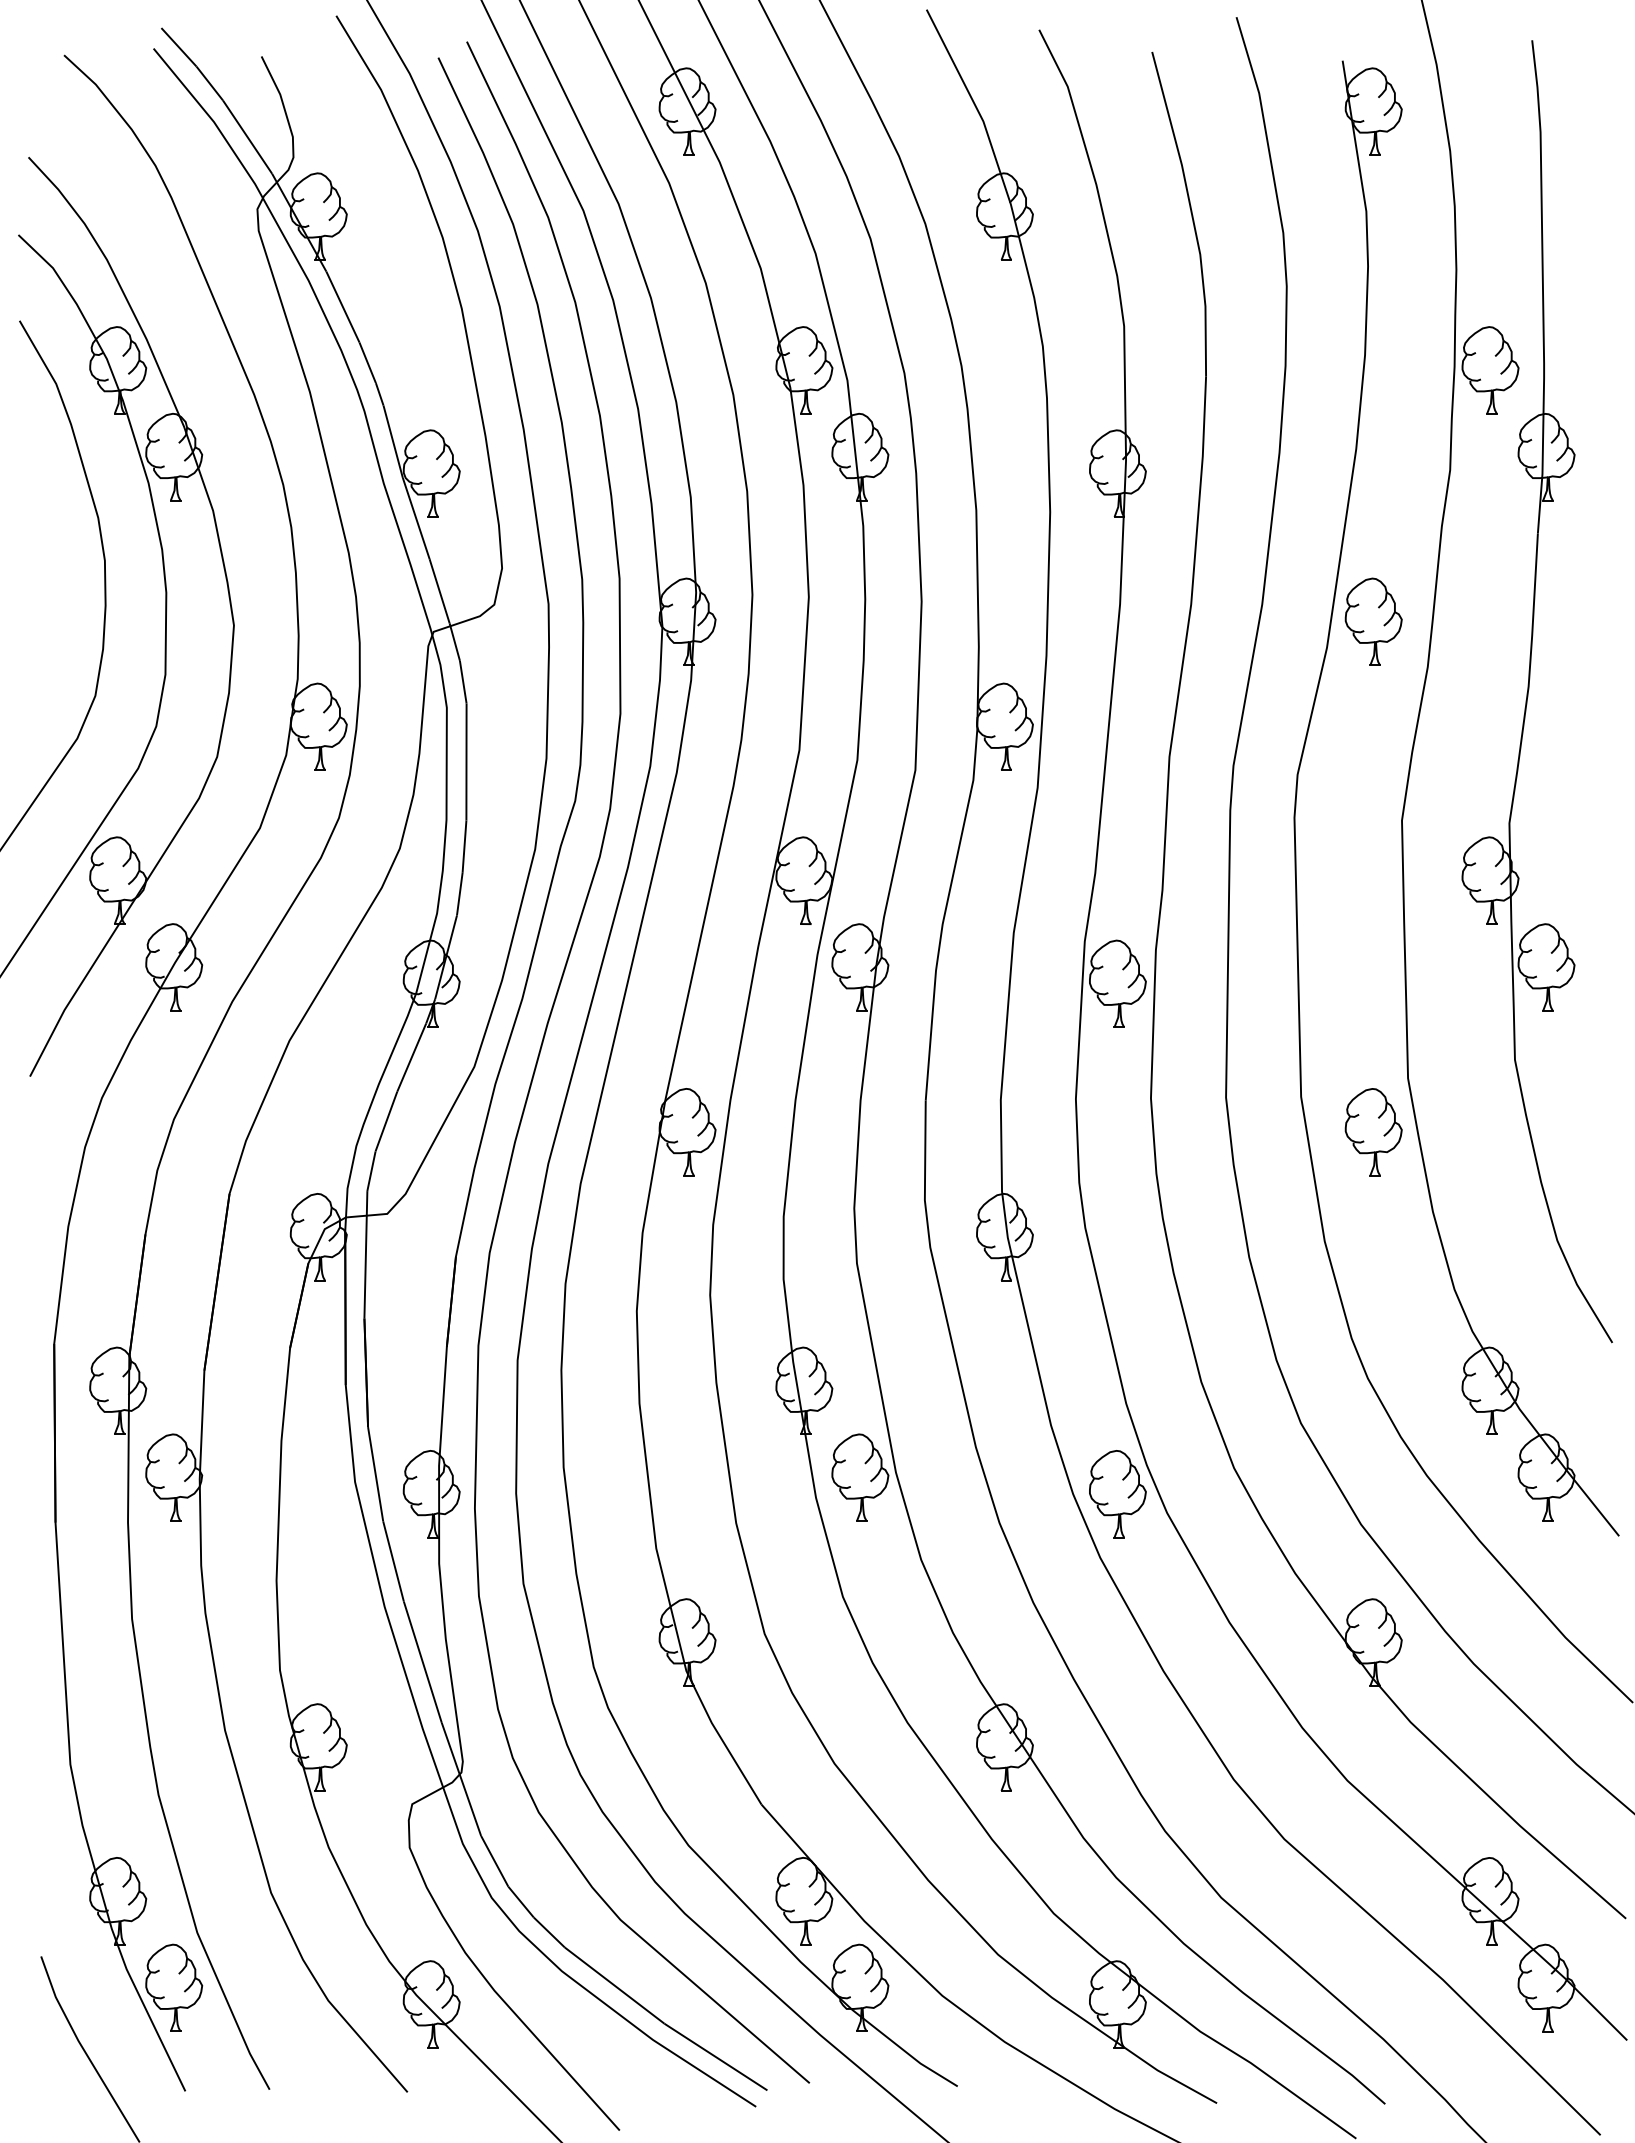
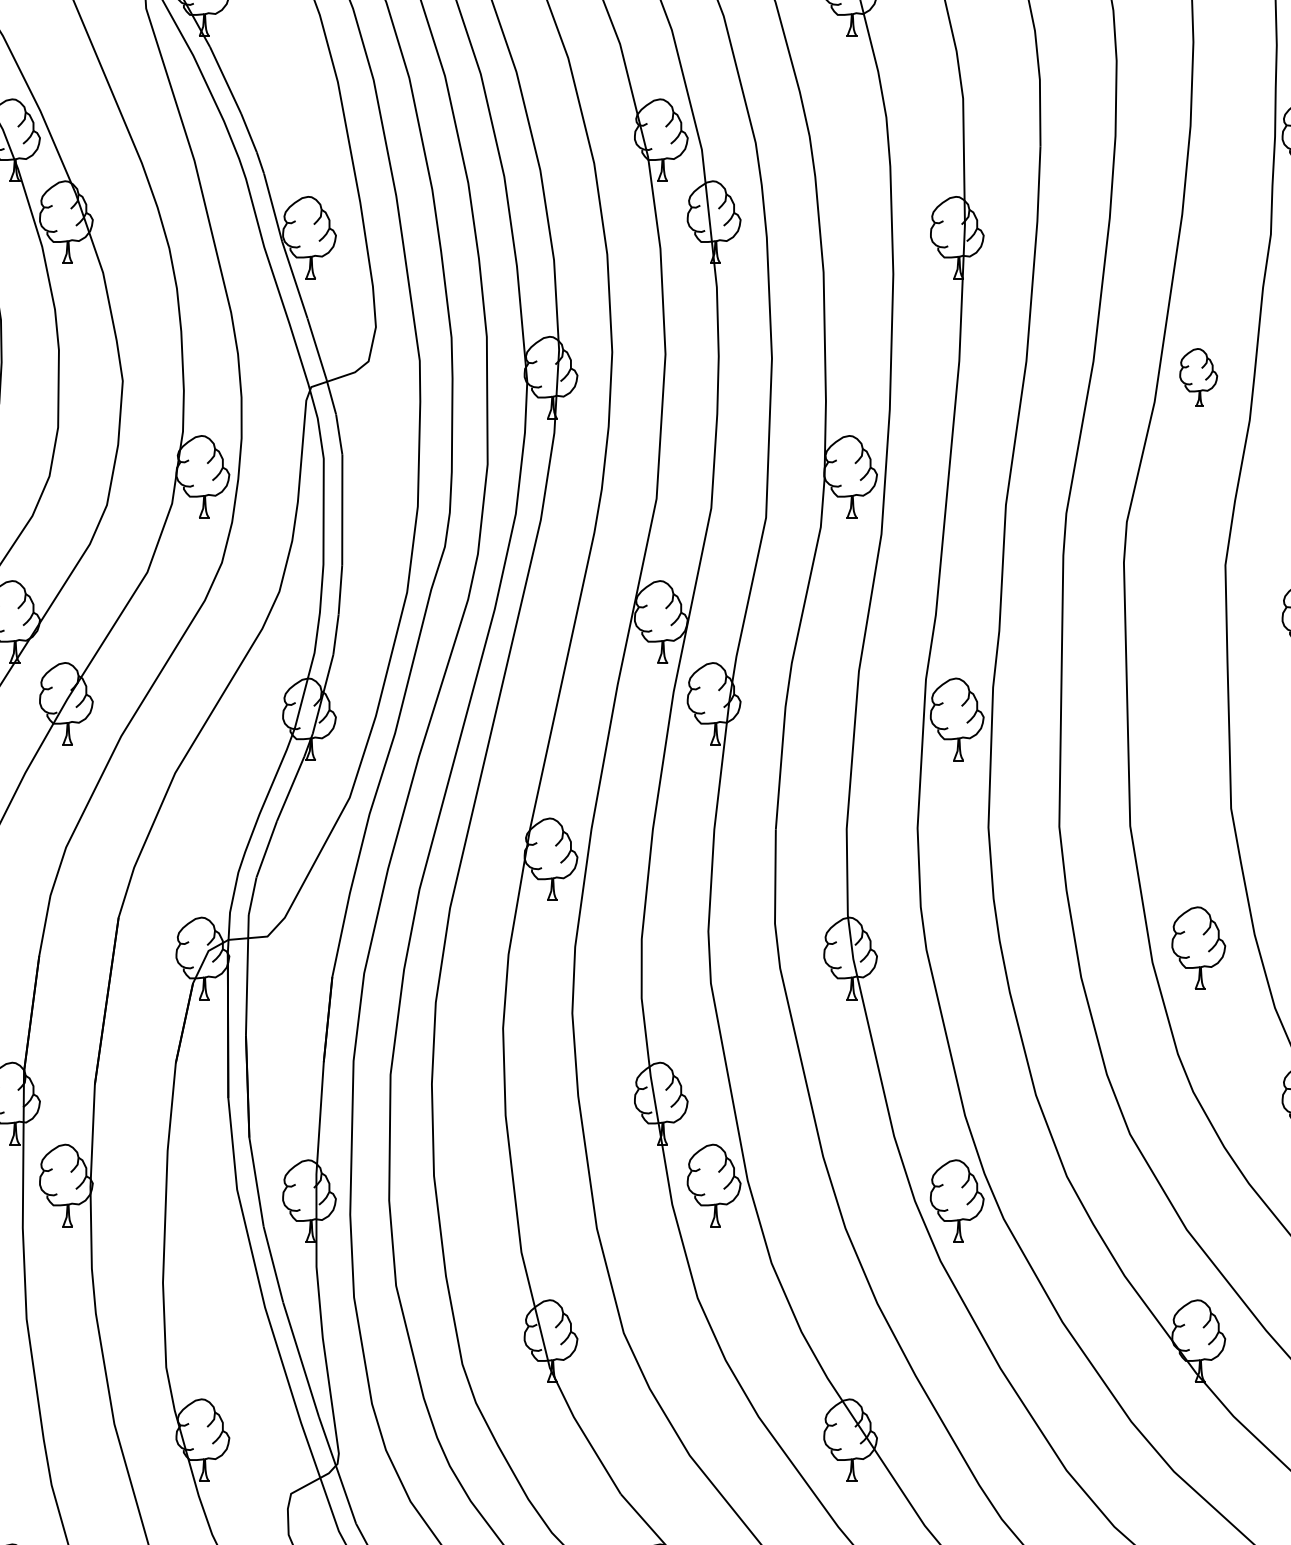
part: (1373, 621) -> (1198, 377), size x0.7
part: (1373, 1132) -> (1198, 948), moved

